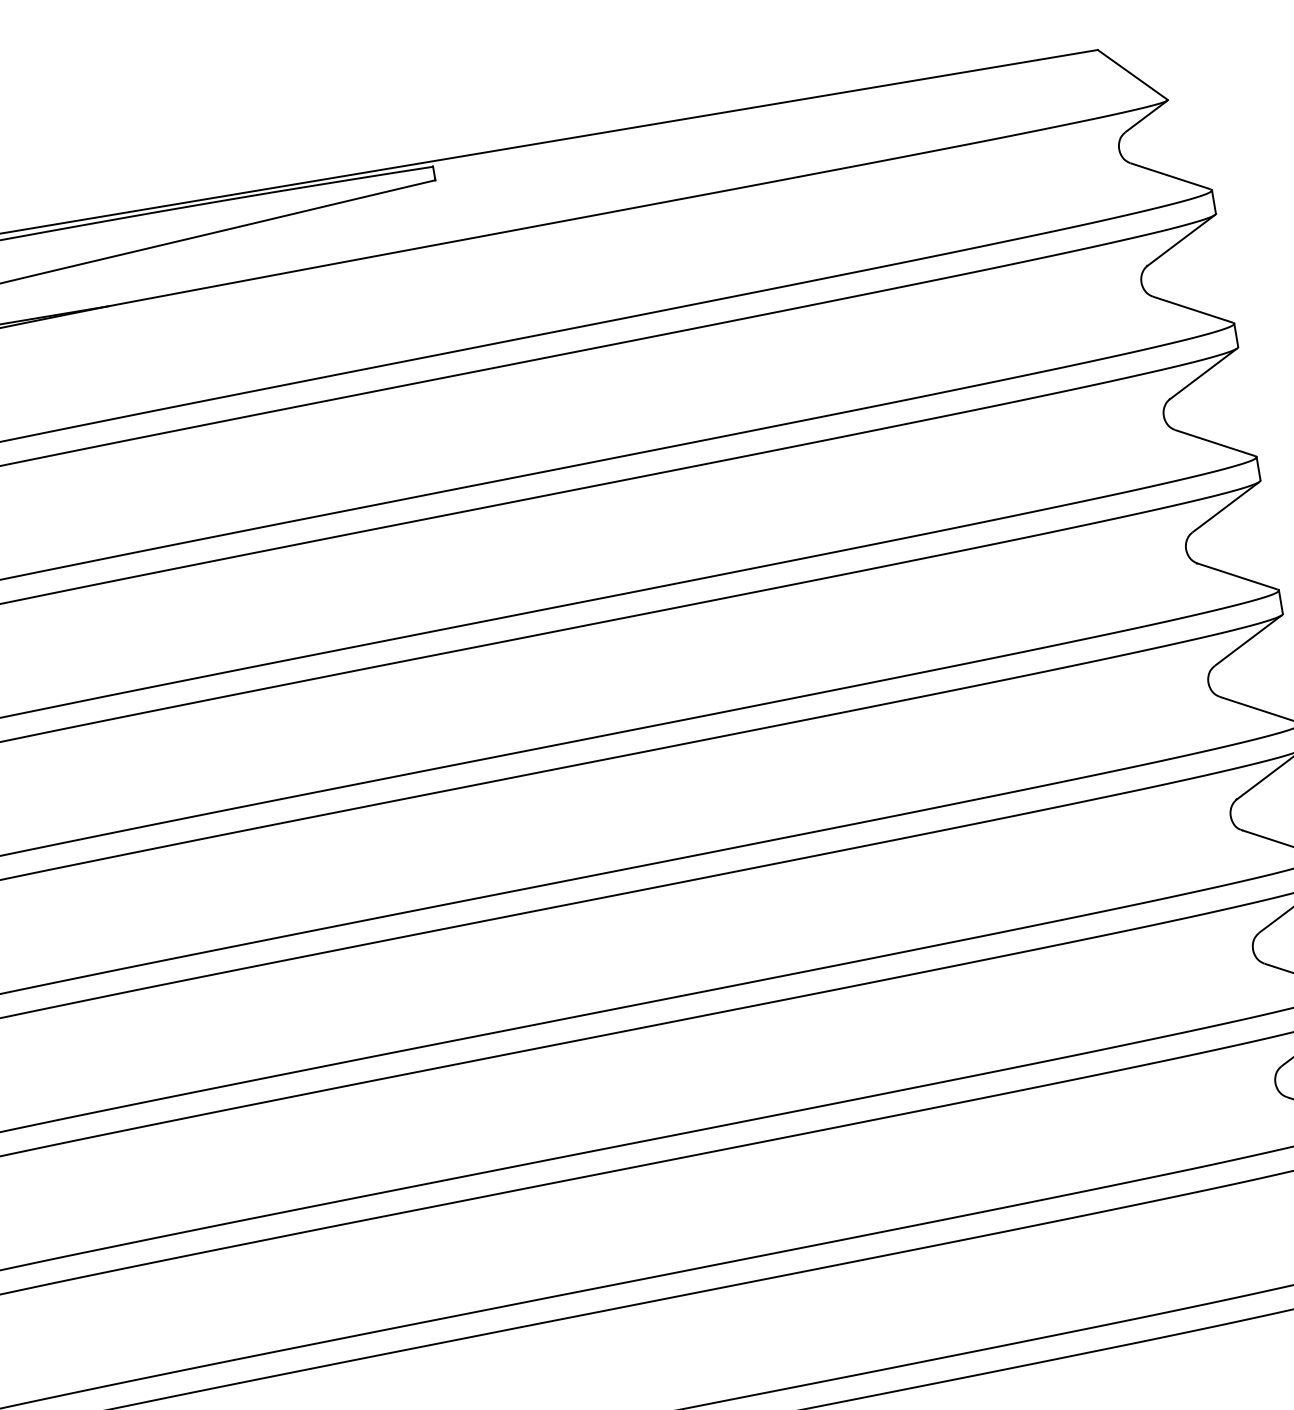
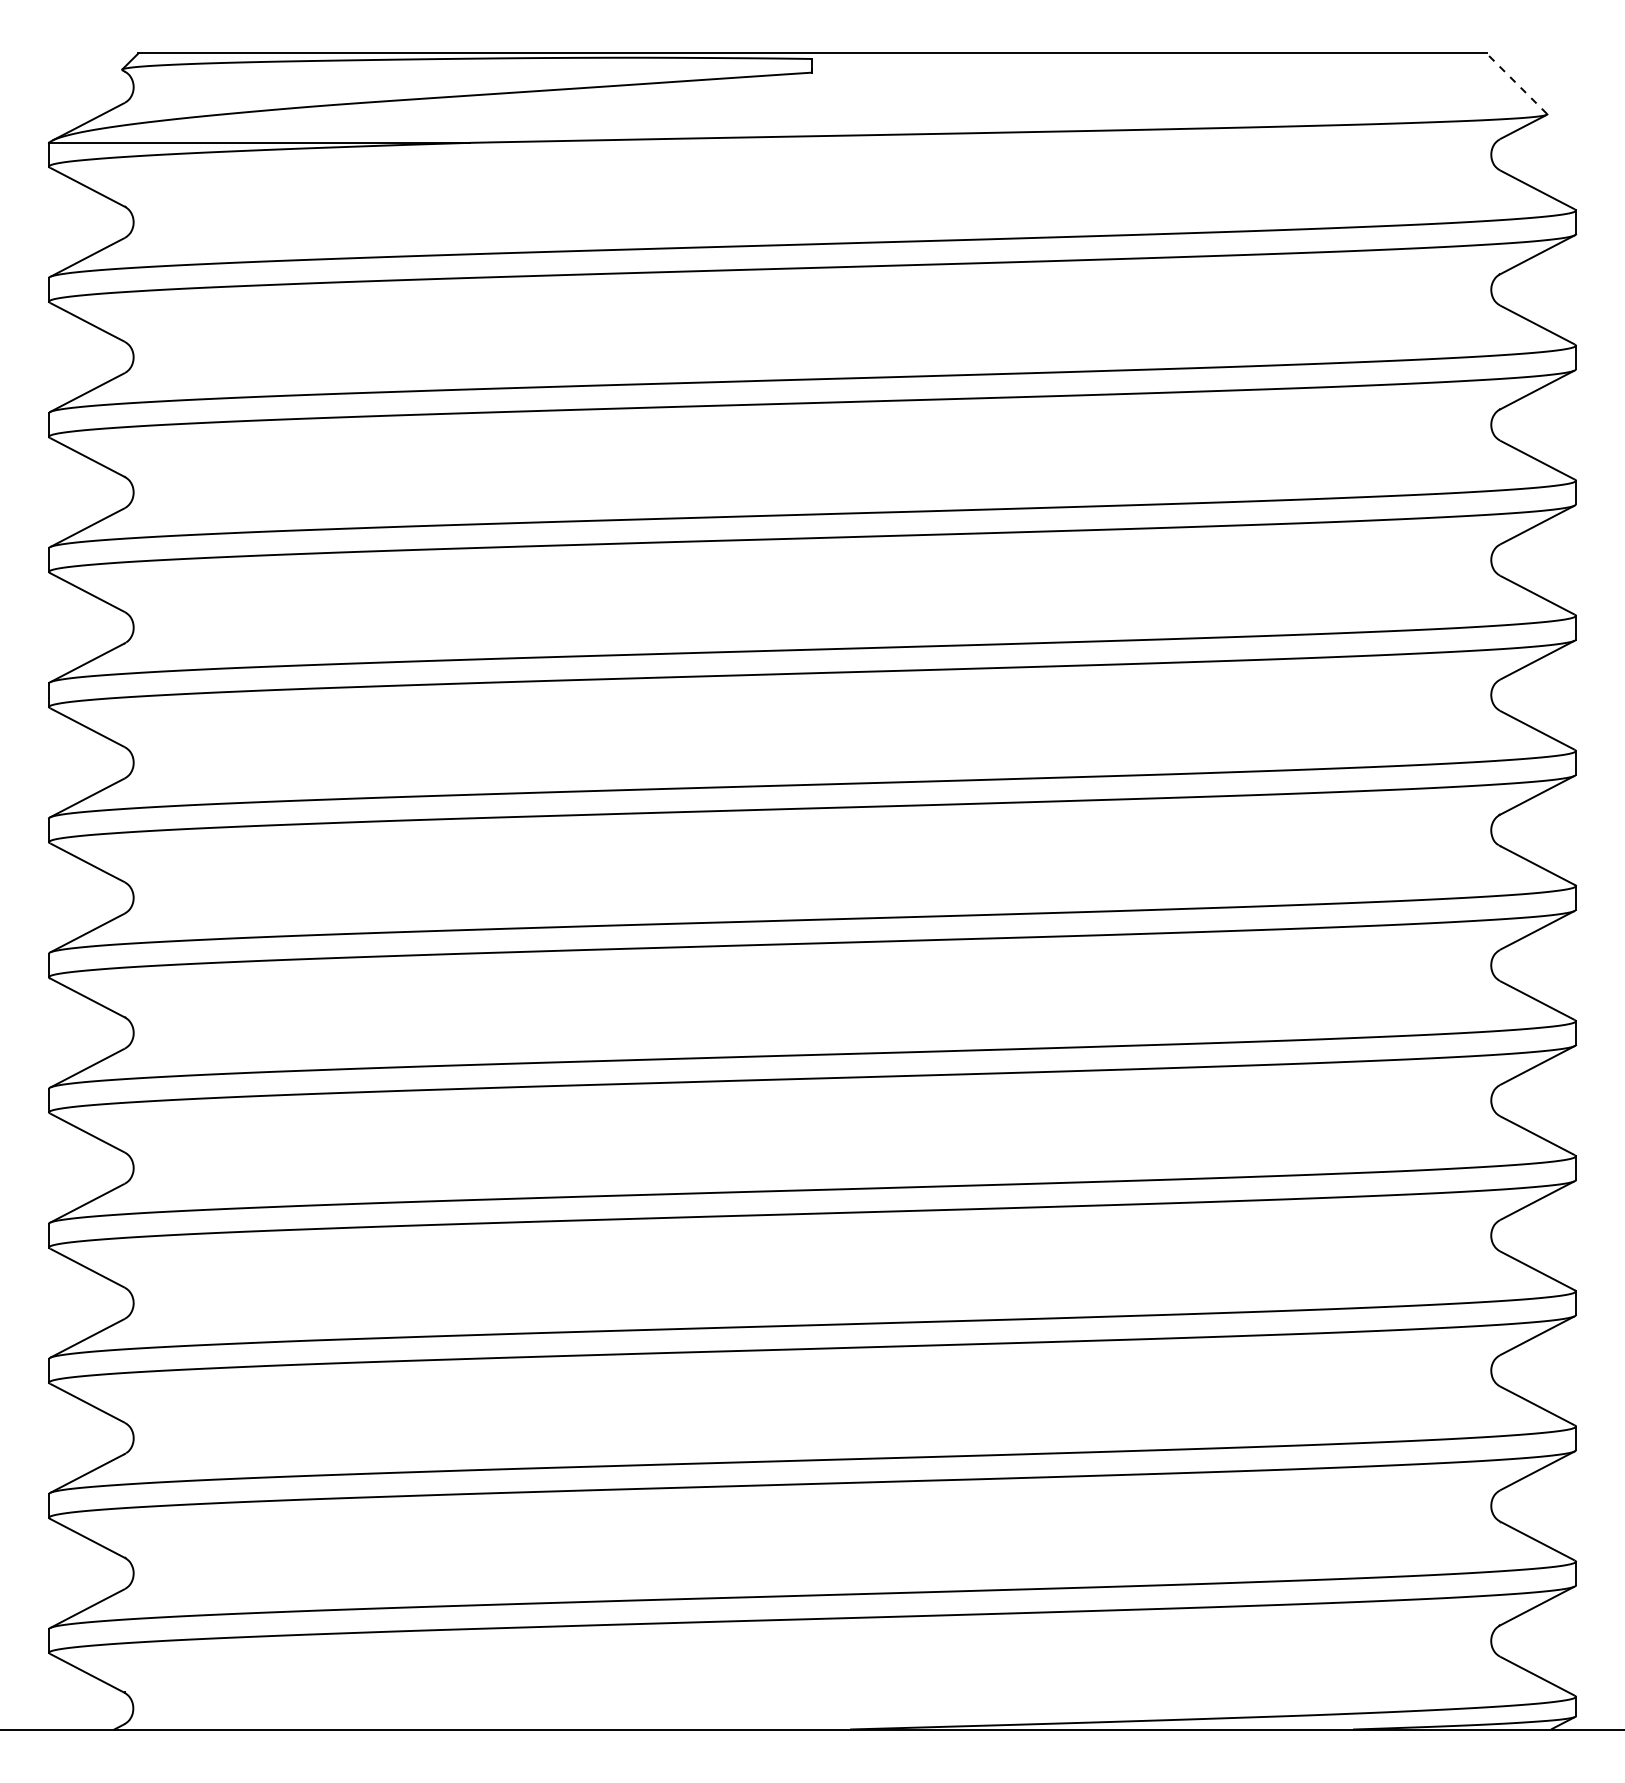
line: (1132, 74) -> (1516, 83), solid -> dashed

